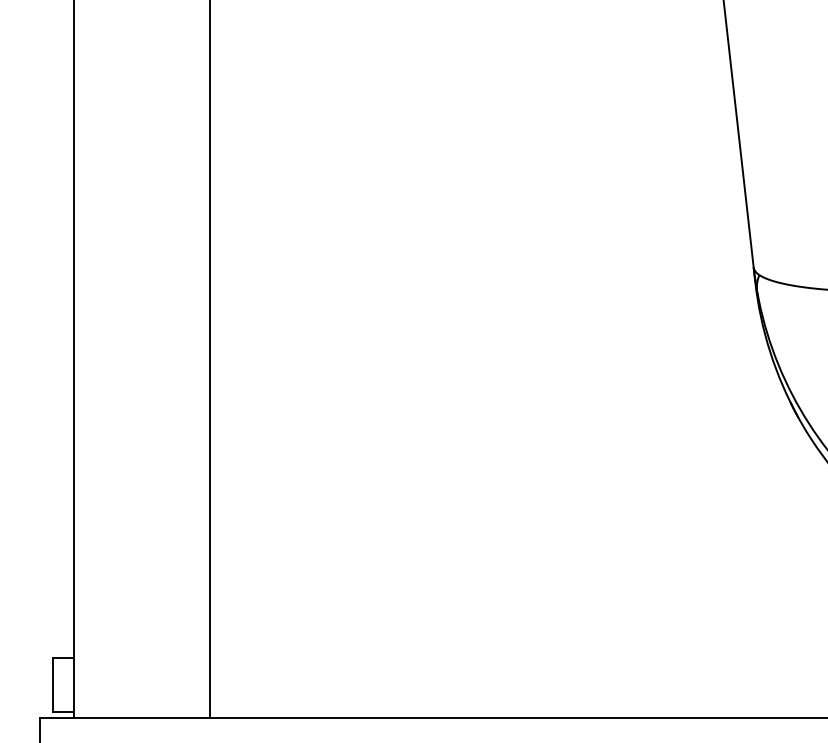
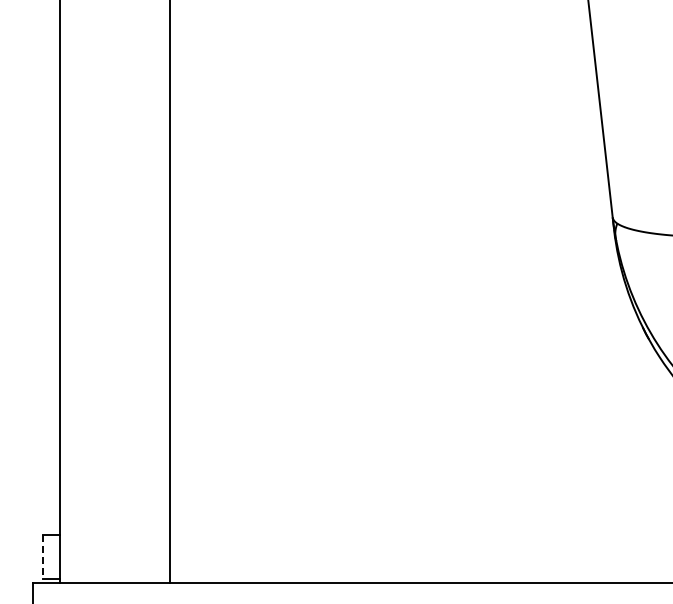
line: (53, 685) -> (43, 557), solid -> dashed

